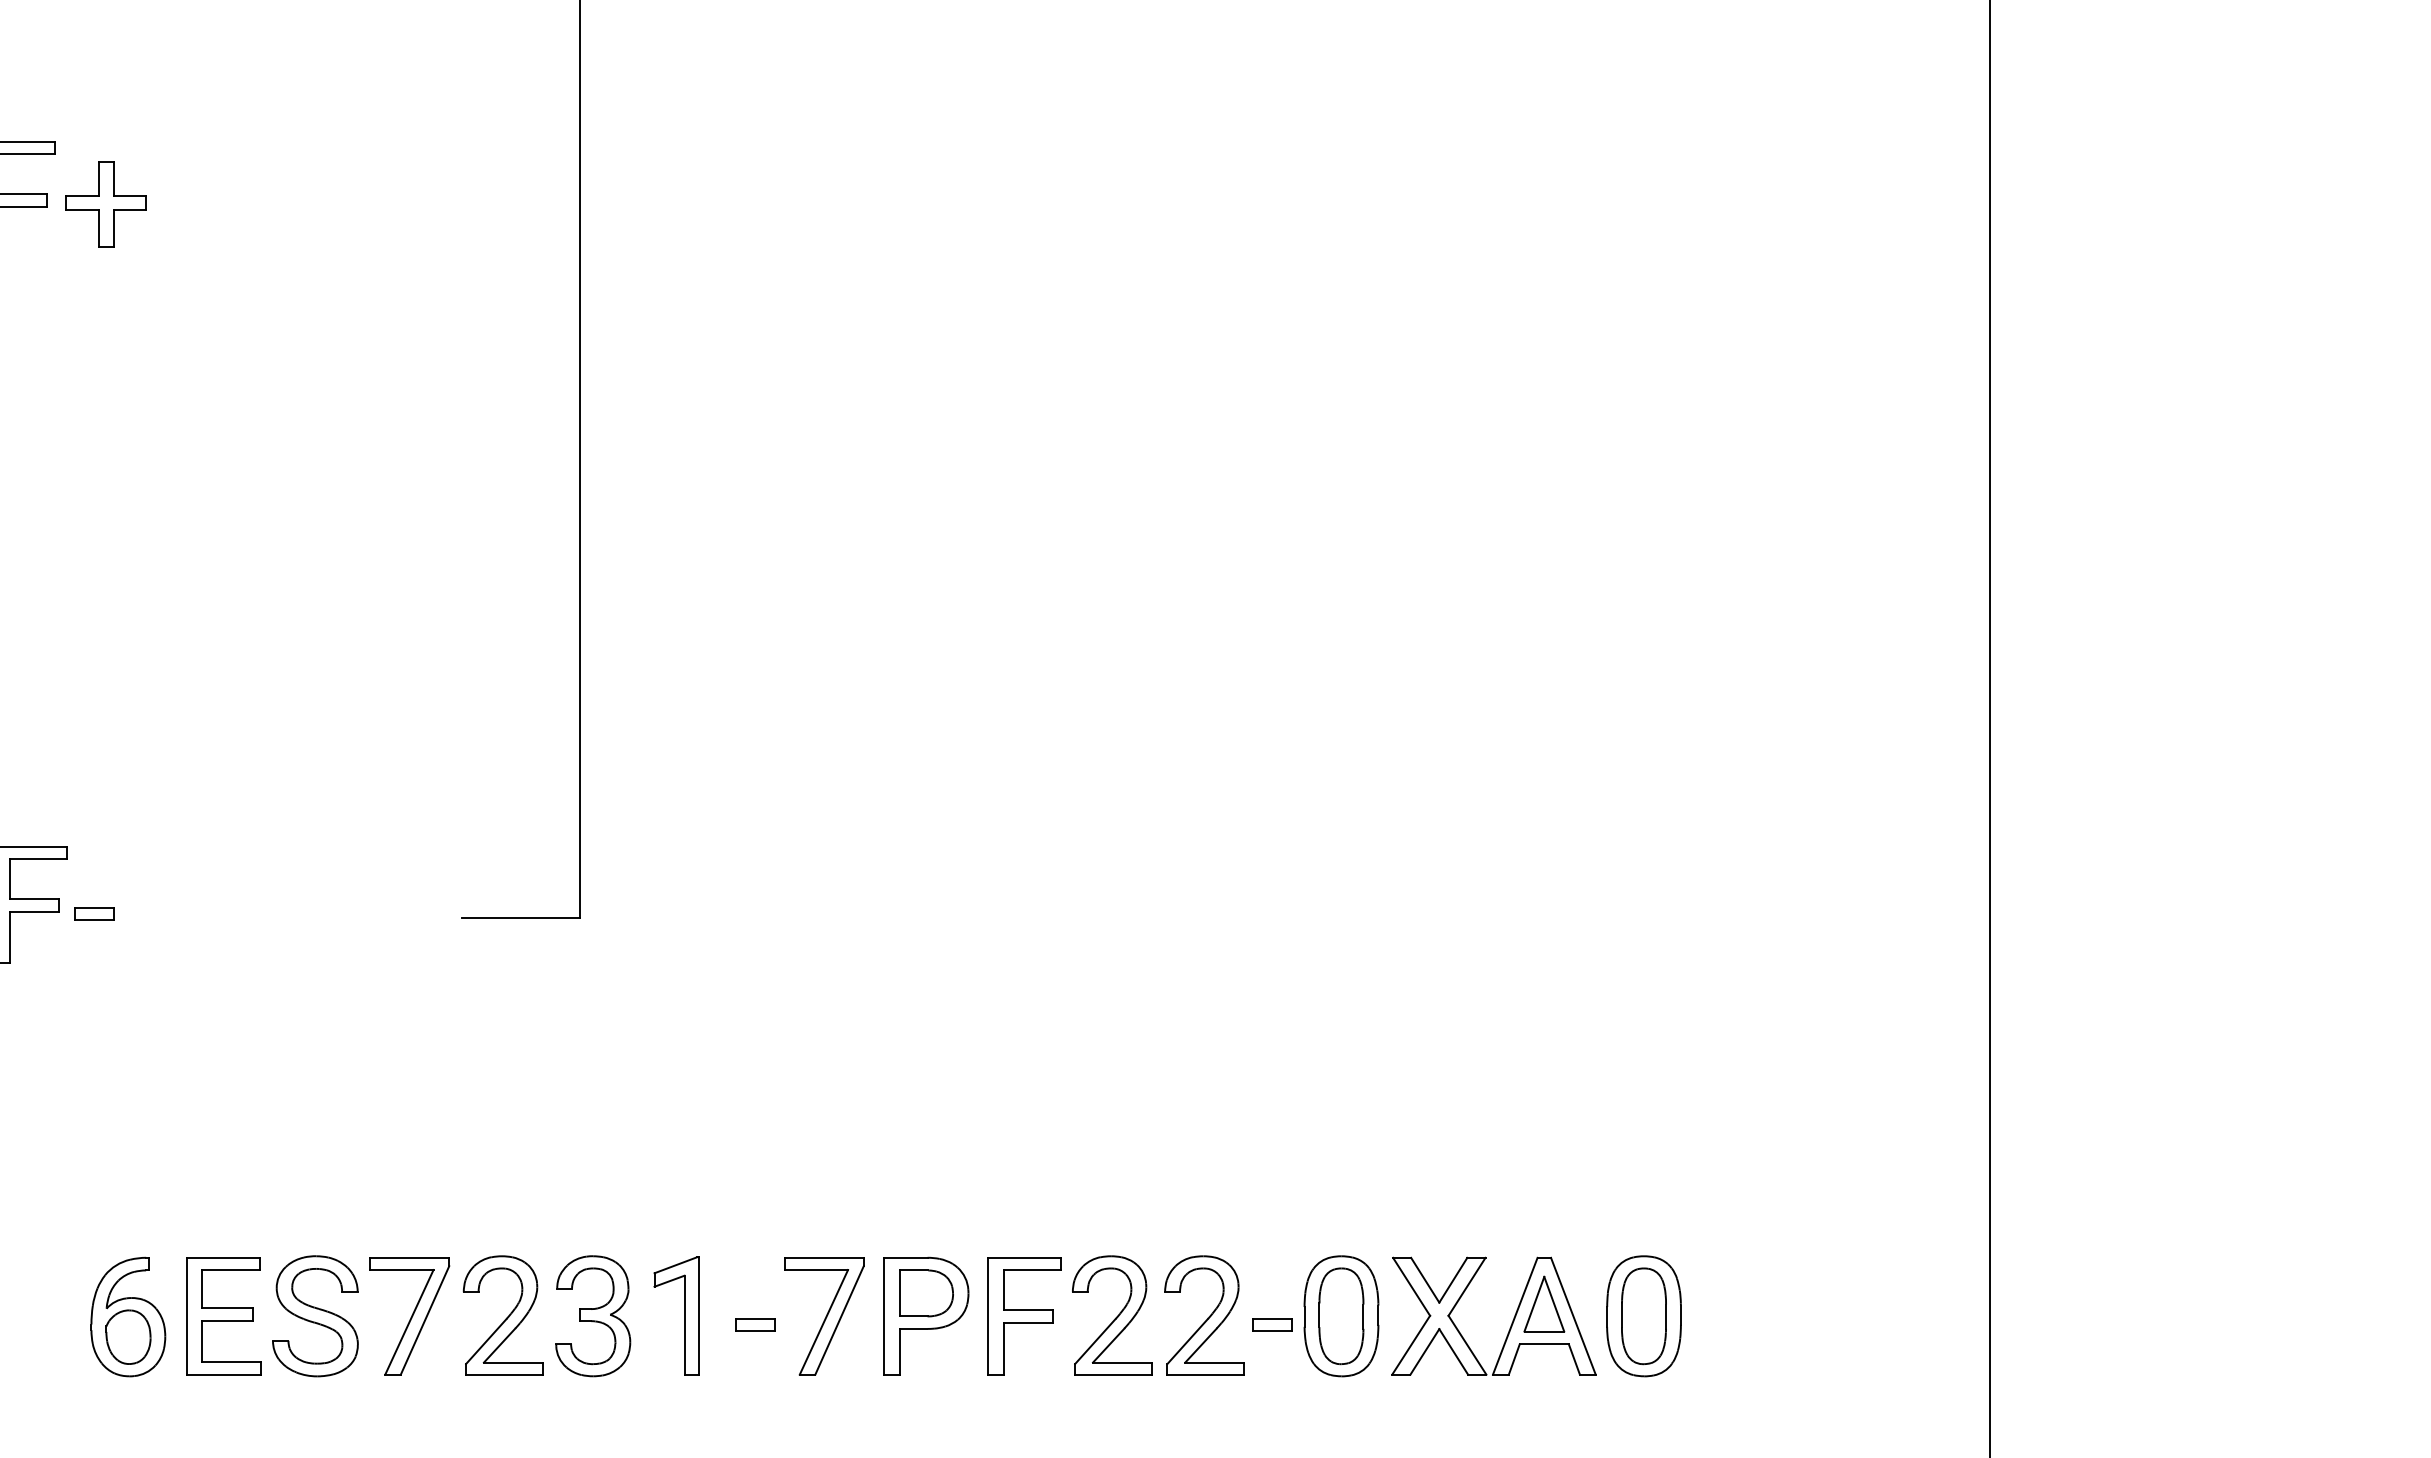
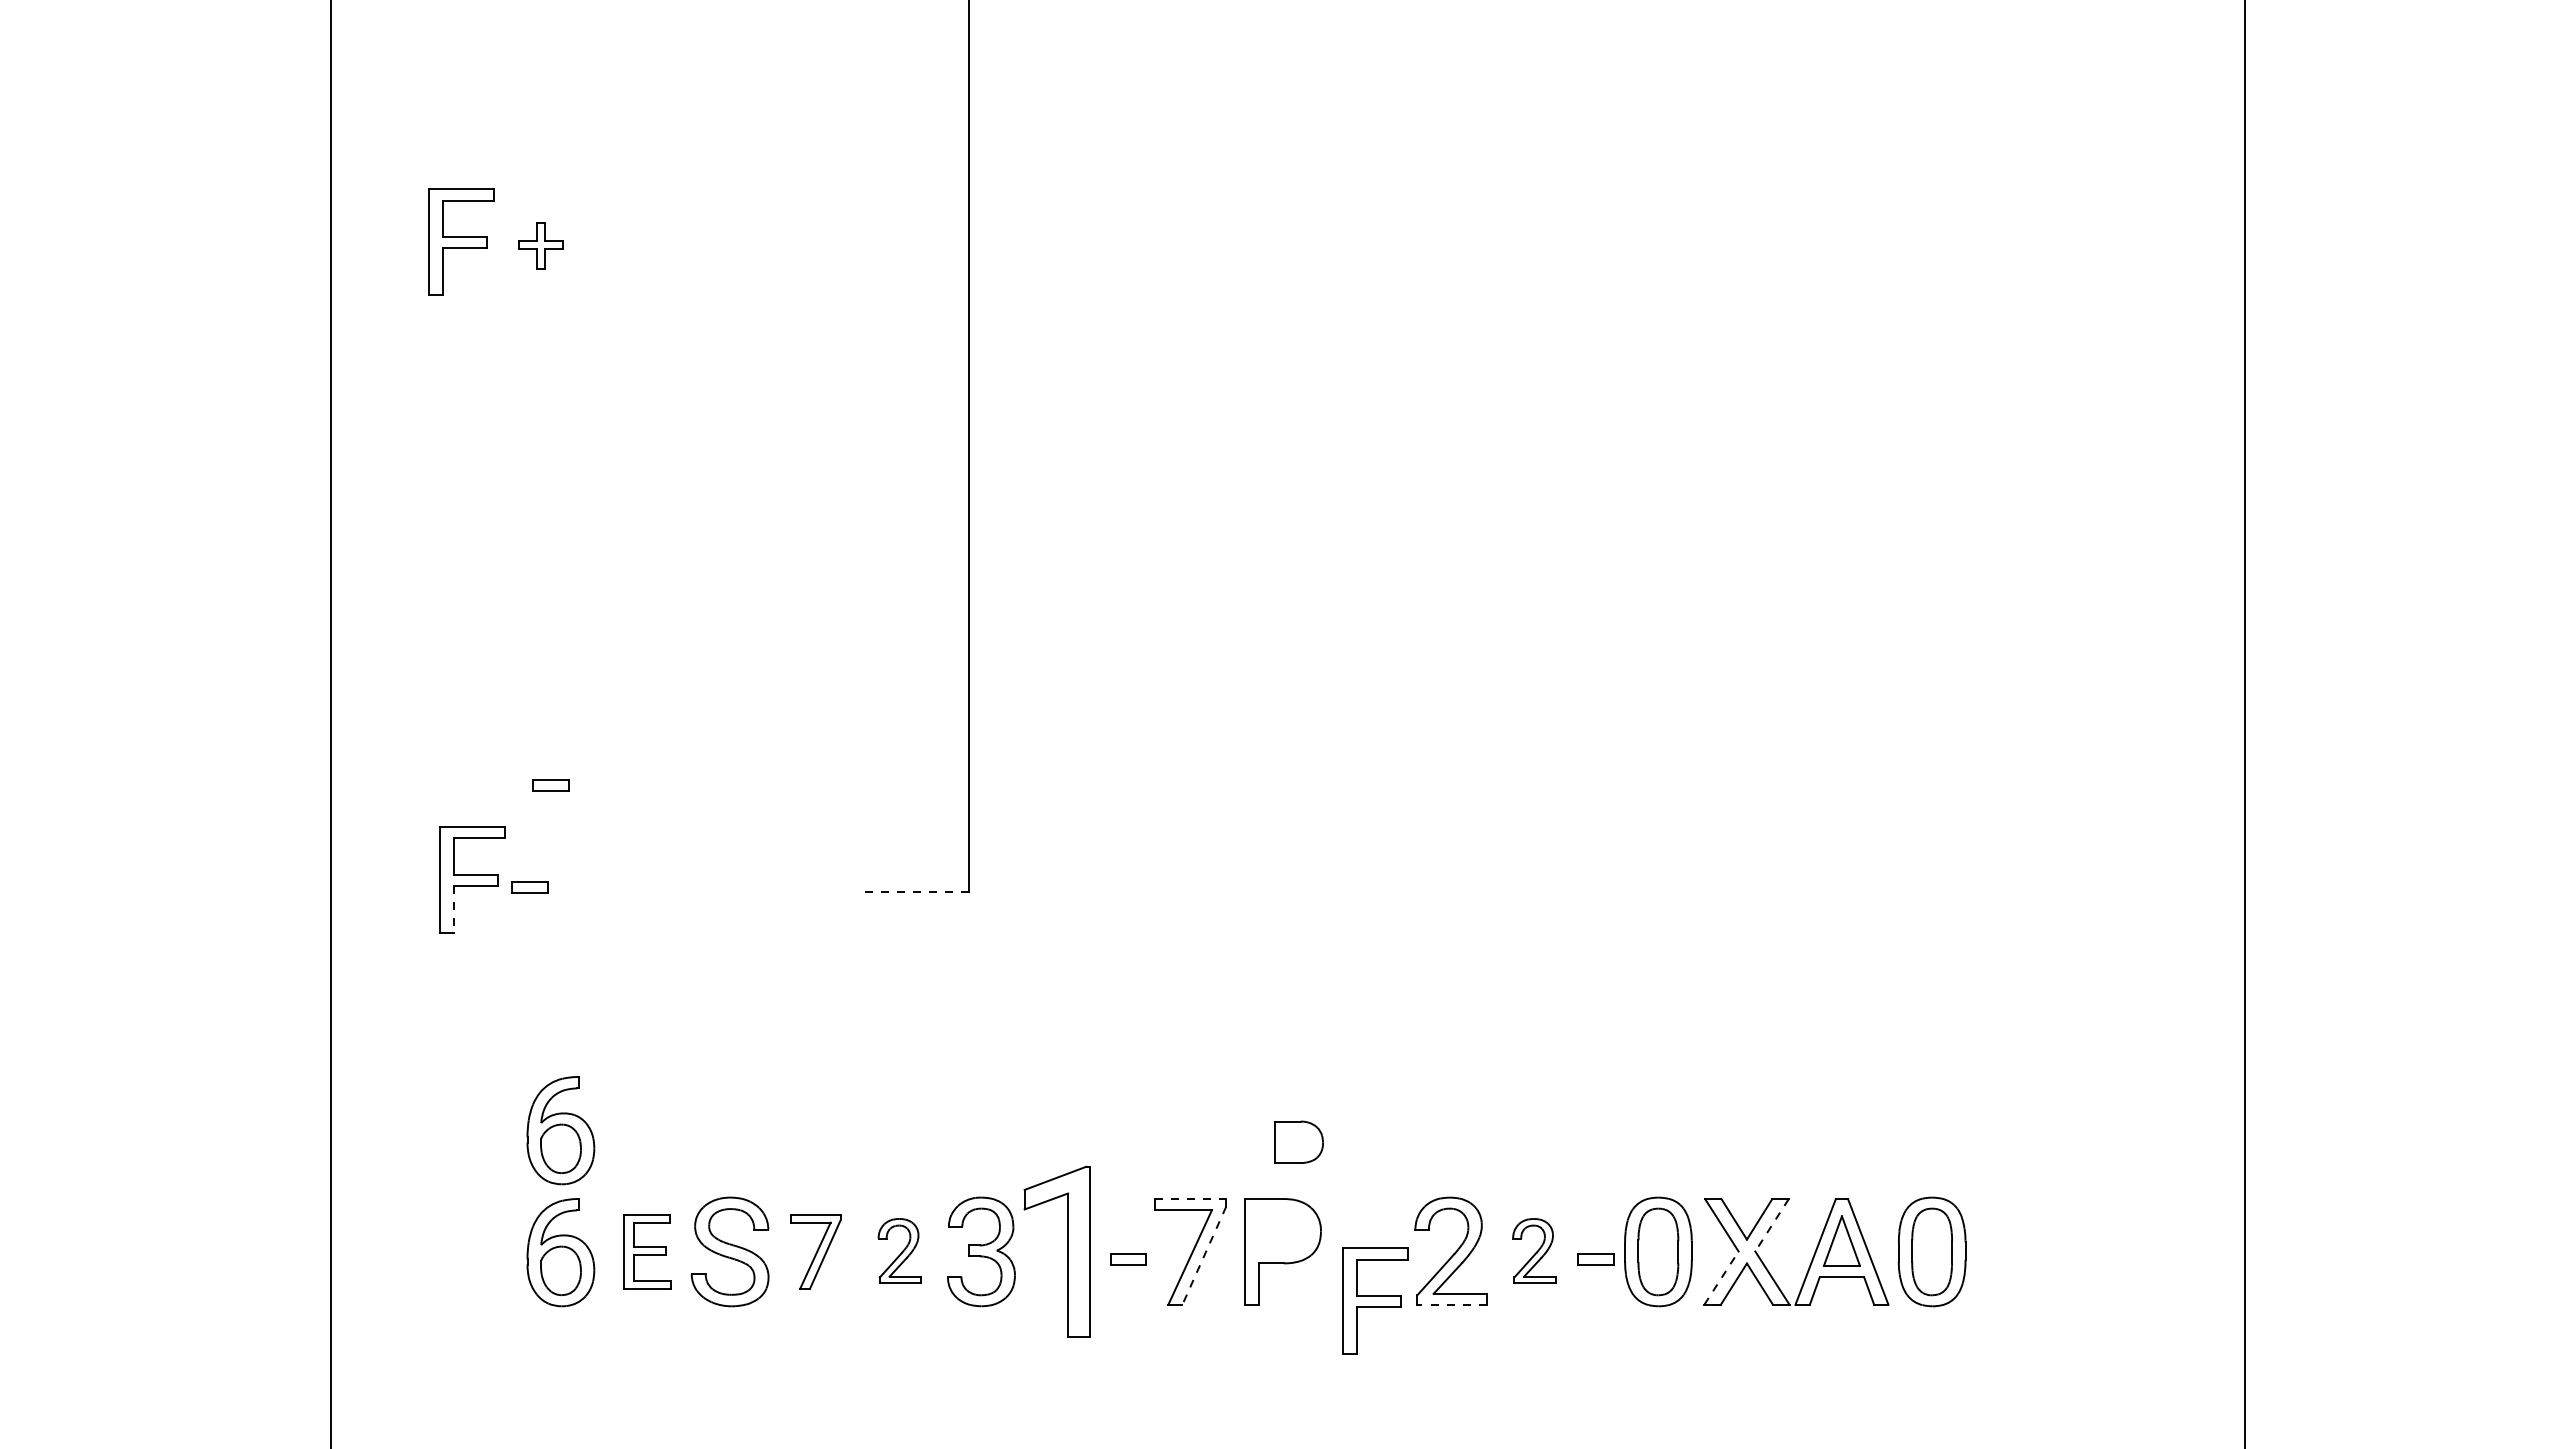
part: (105, 203) -> (540, 245), size x0.6
part: (116, 800) -> (550, 785), added
line: (520, 917) -> (915, 891), solid -> dashed
line: (9, 937) -> (453, 909), solid -> dashed
part: (127, 1182) -> (560, 1130), added
line: (824, 1258) -> (1190, 1199), solid -> dashed
line: (1466, 1287) -> (1771, 1225), solid -> dashed
part: (925, 1292) -> (1298, 1141), moved
part: (502, 1314) -> (899, 1250), size x0.6
part: (1204, 1314) -> (1534, 1250), size x0.6
part: (224, 1315) -> (647, 1251), size x0.7
part: (409, 1315) -> (815, 1251), size x0.7
part: (677, 1315) -> (1057, 1251), size x1.6
part: (1024, 1315) -> (1375, 1300), moved
line: (839, 1320) -> (1204, 1255), solid -> dashed
line: (1411, 1345) -> (1721, 1278), solid -> dashed
line: (1113, 1374) -> (1452, 1304), solid -> dashed

